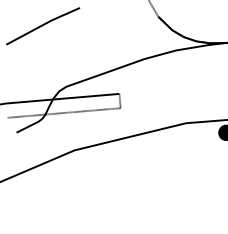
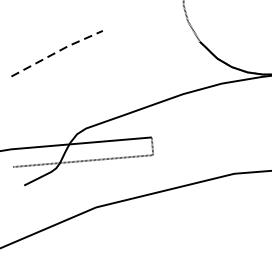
line: (43, 25) -> (57, 52), solid -> dashed

